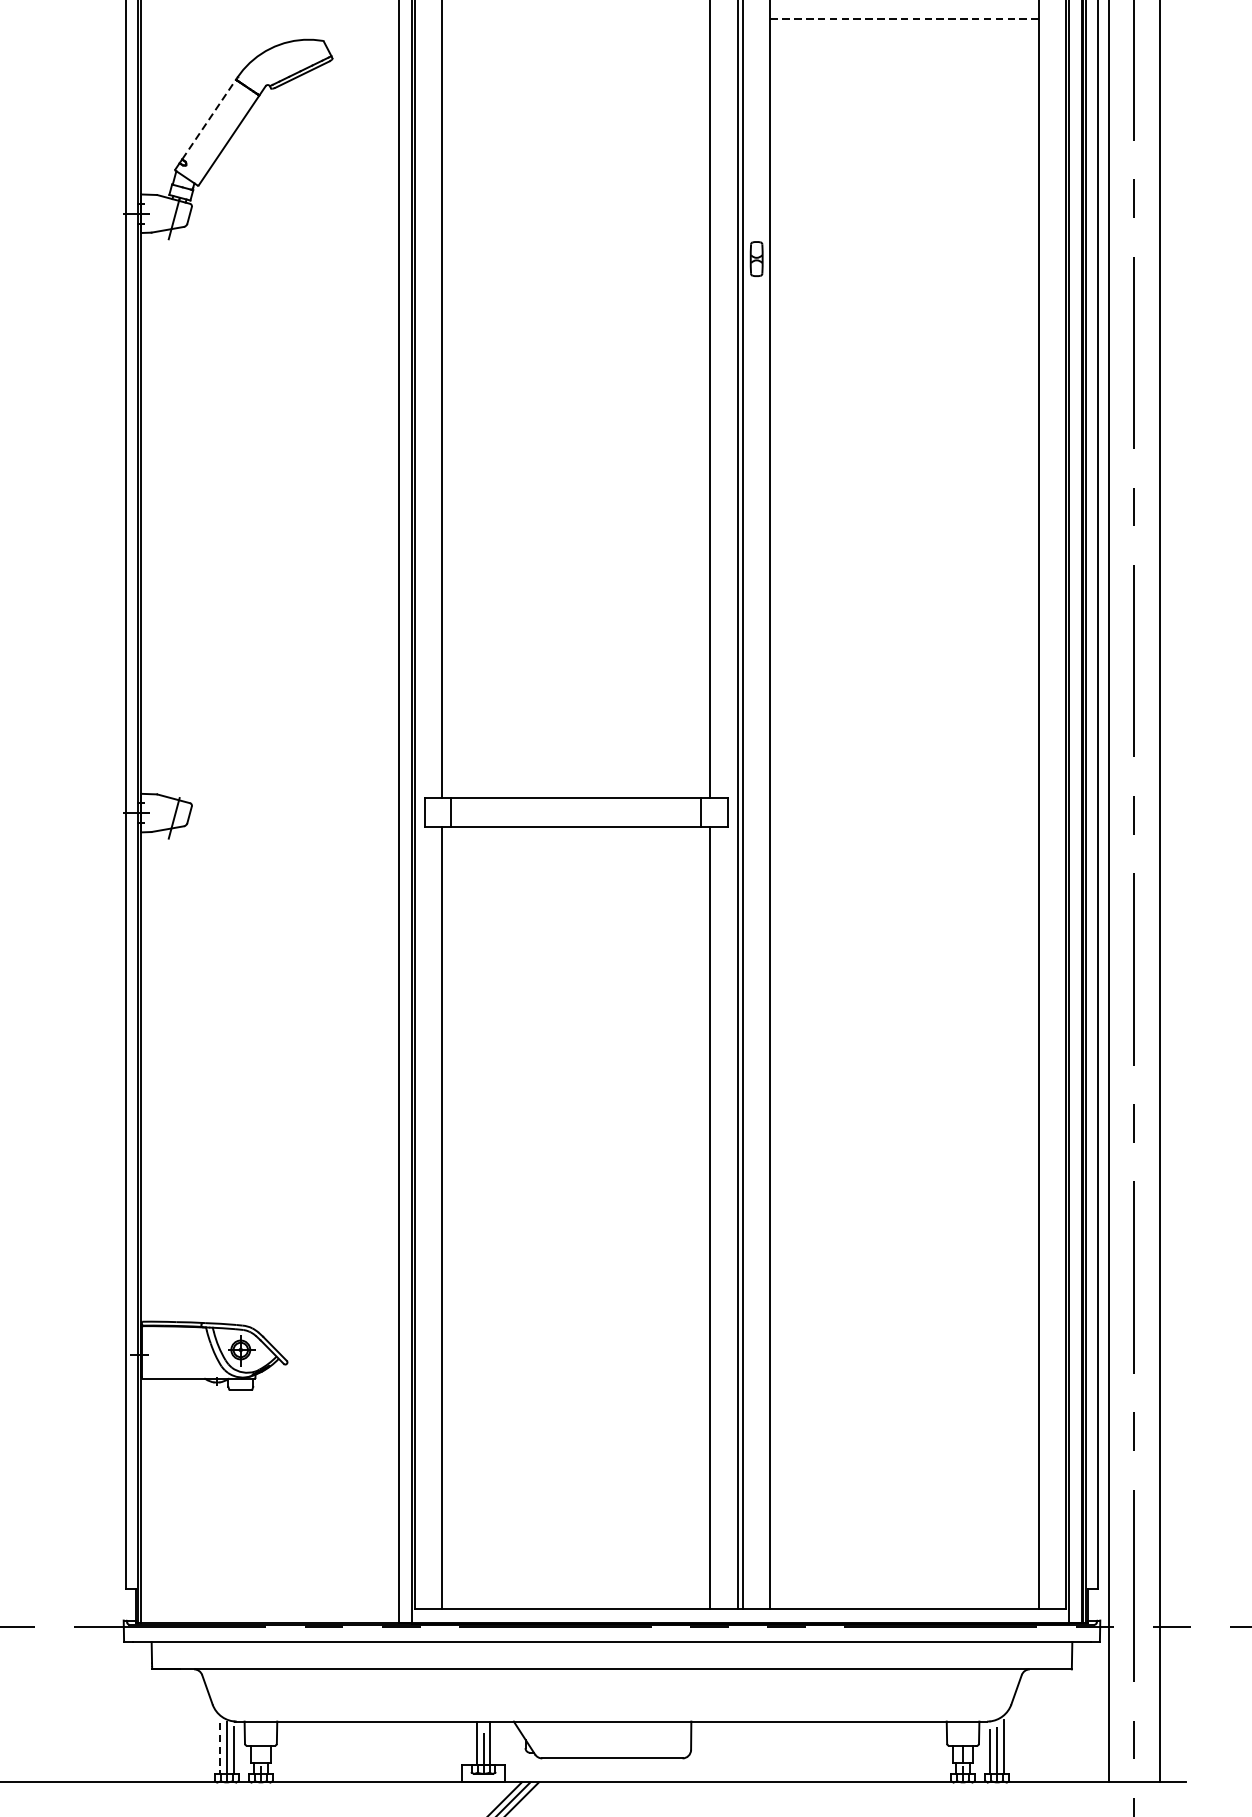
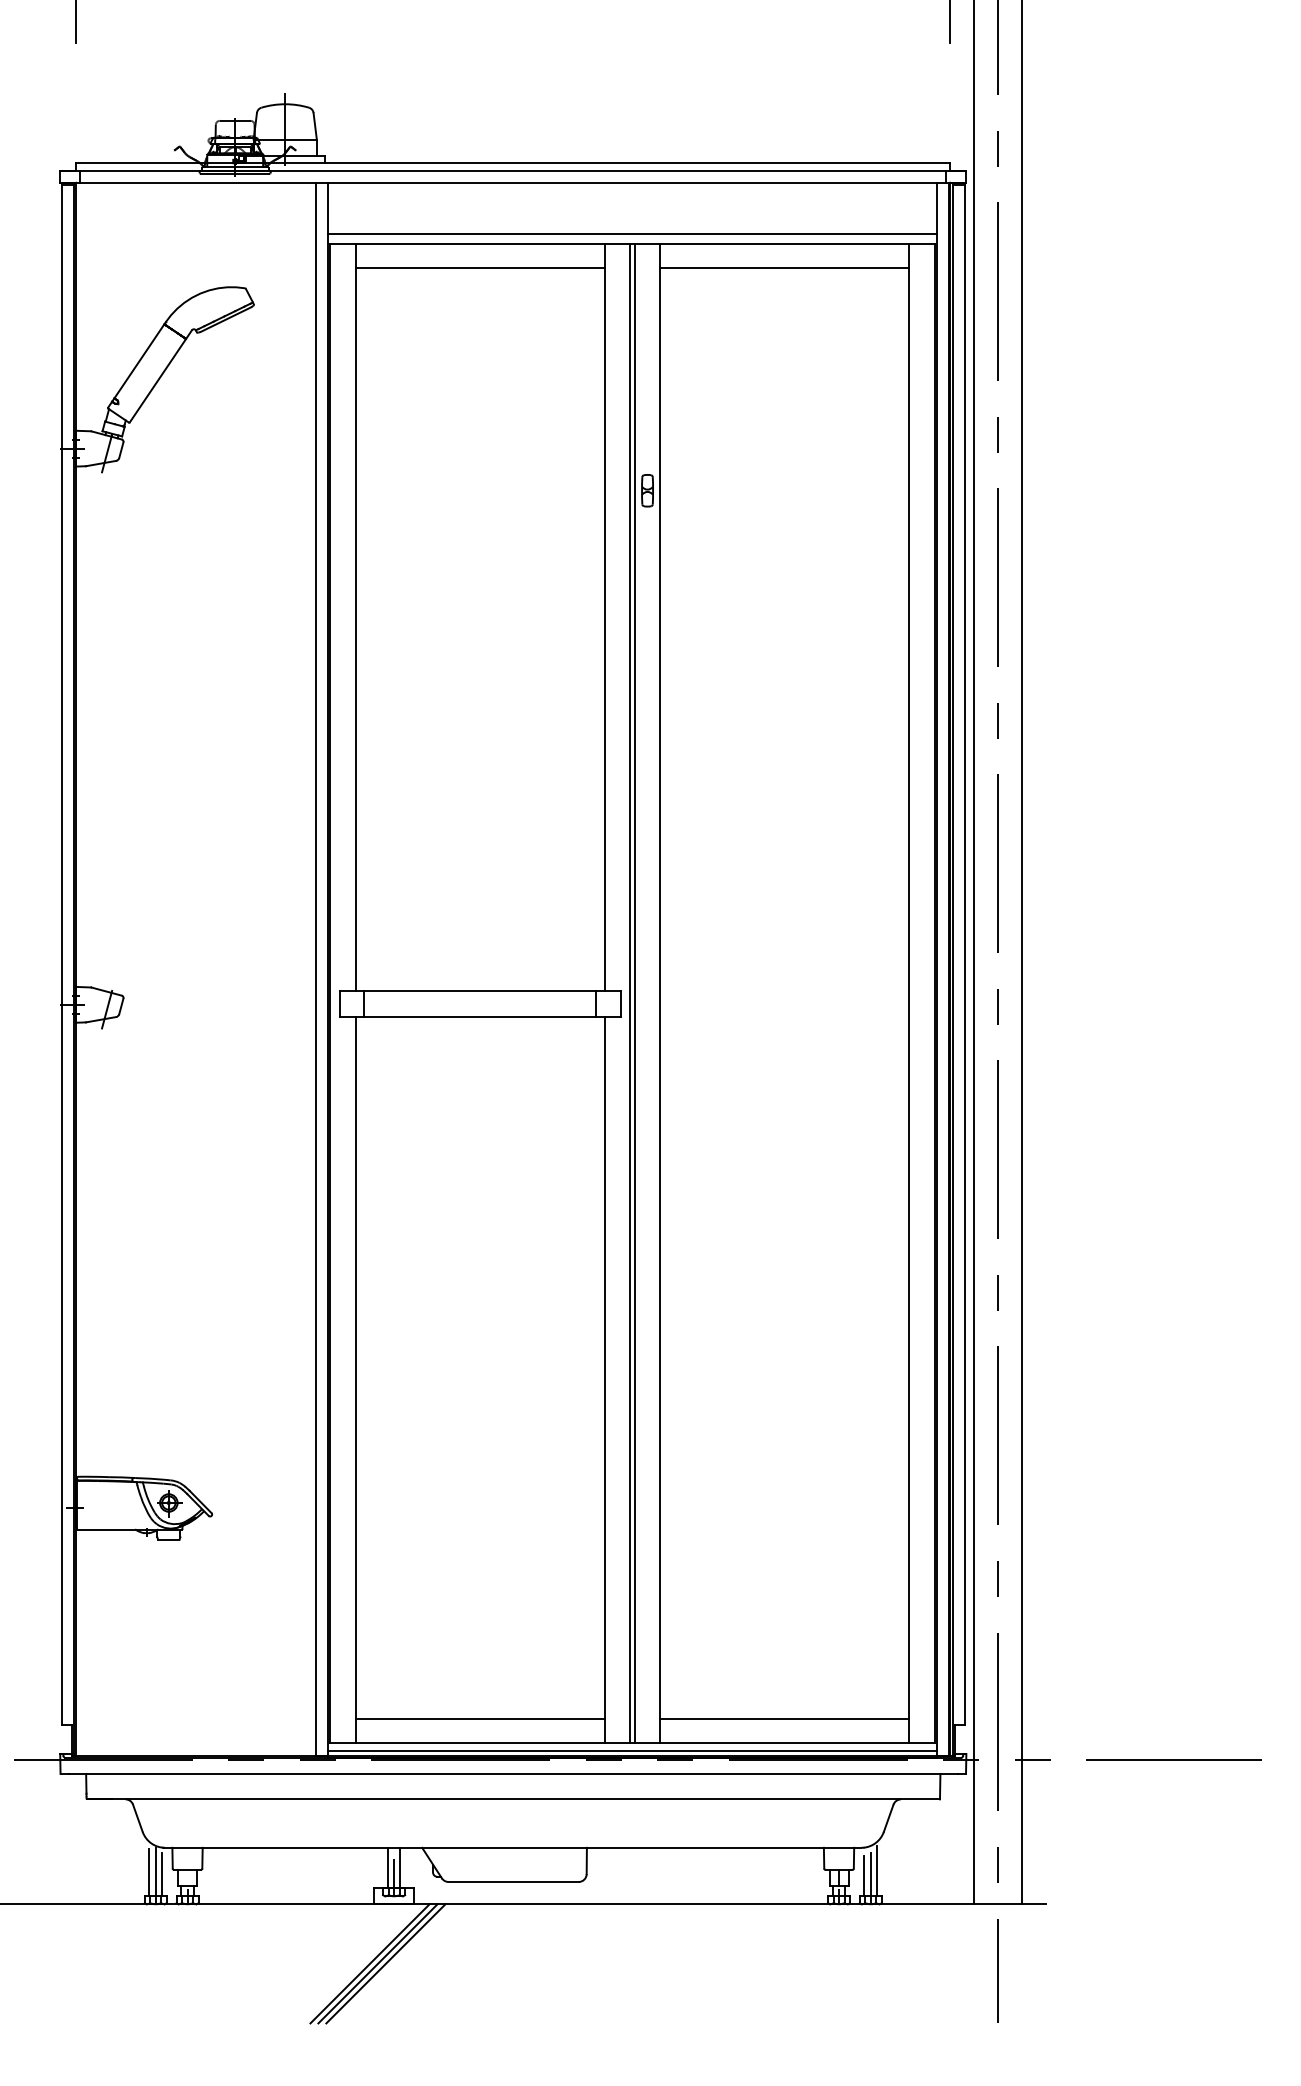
line: (575, 19) -> (479, 268), added
line: (904, 19) -> (784, 268), dashed -> solid
line: (209, 118) -> (139, 360), dashed -> solid
line: (575, 1583) -> (479, 1719), added
line: (904, 1583) -> (784, 1719), added
line: (740, 1616) -> (632, 1750), added
line: (219, 1748) -> (149, 1872), dashed -> solid

